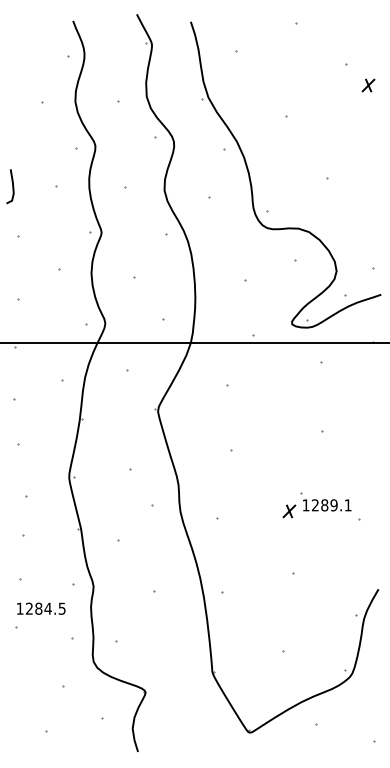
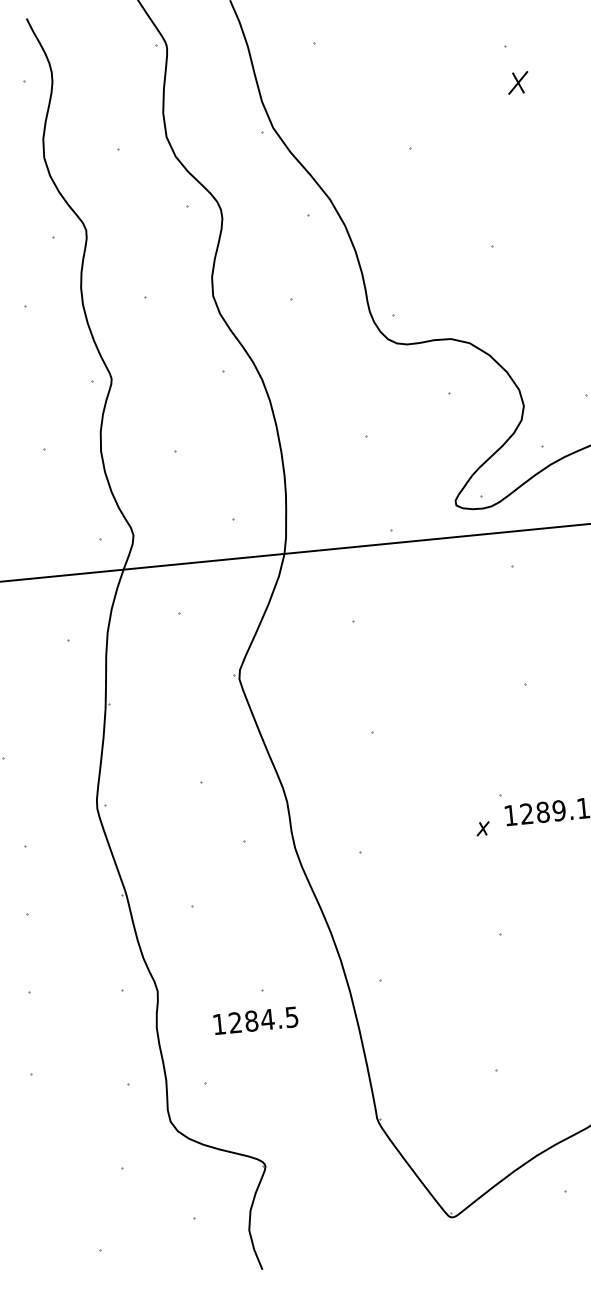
part: (368, 85) -> (518, 82), moved
part: (289, 511) -> (483, 828), size x0.6
text: (41, 608) -> (256, 1020), moved

